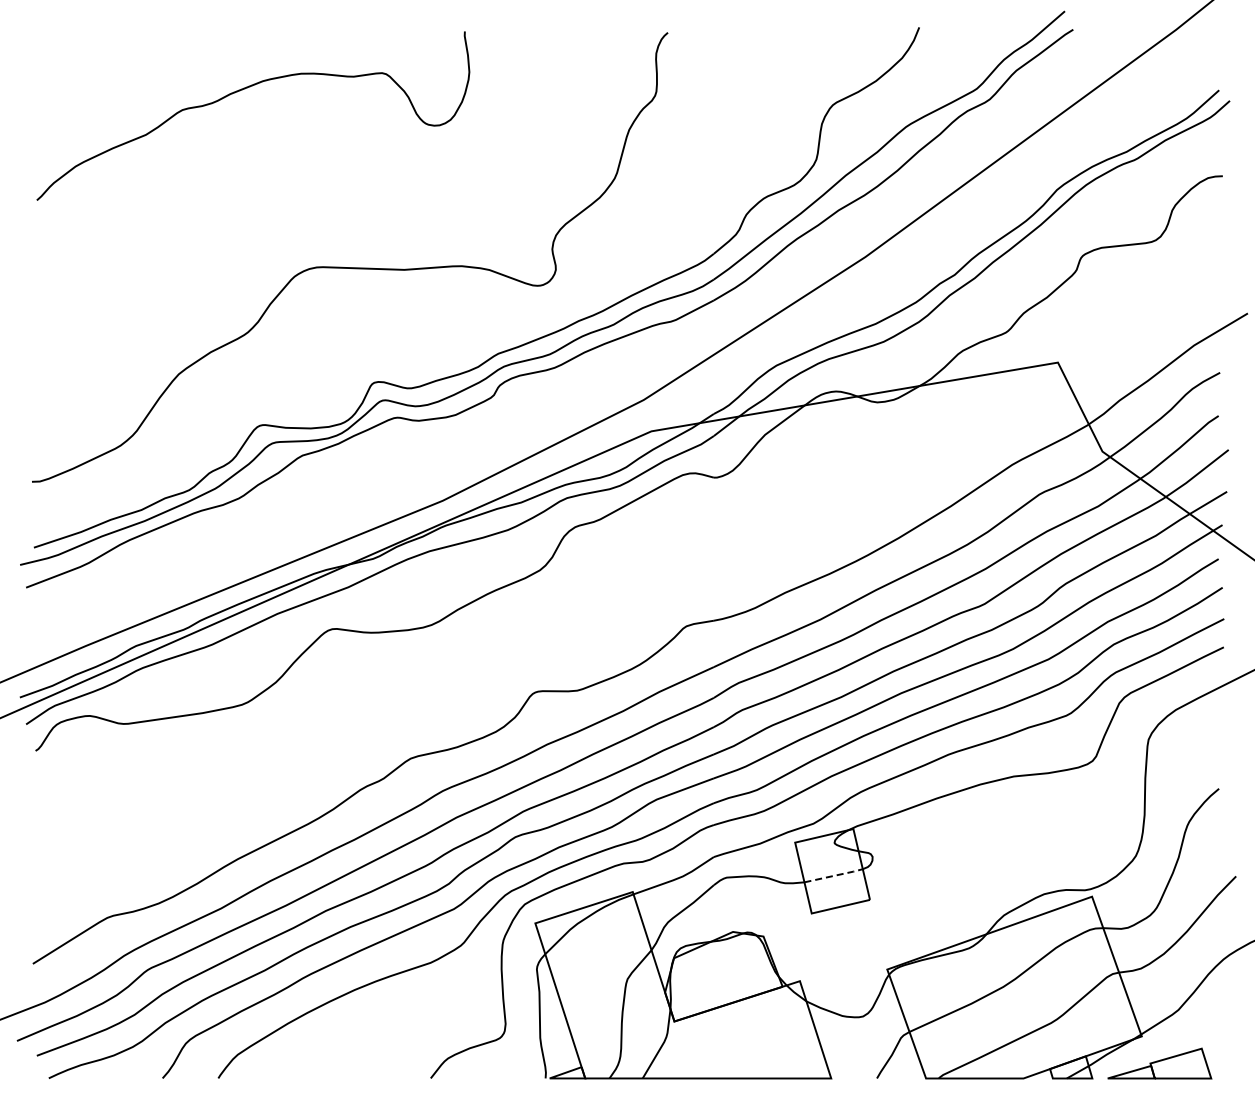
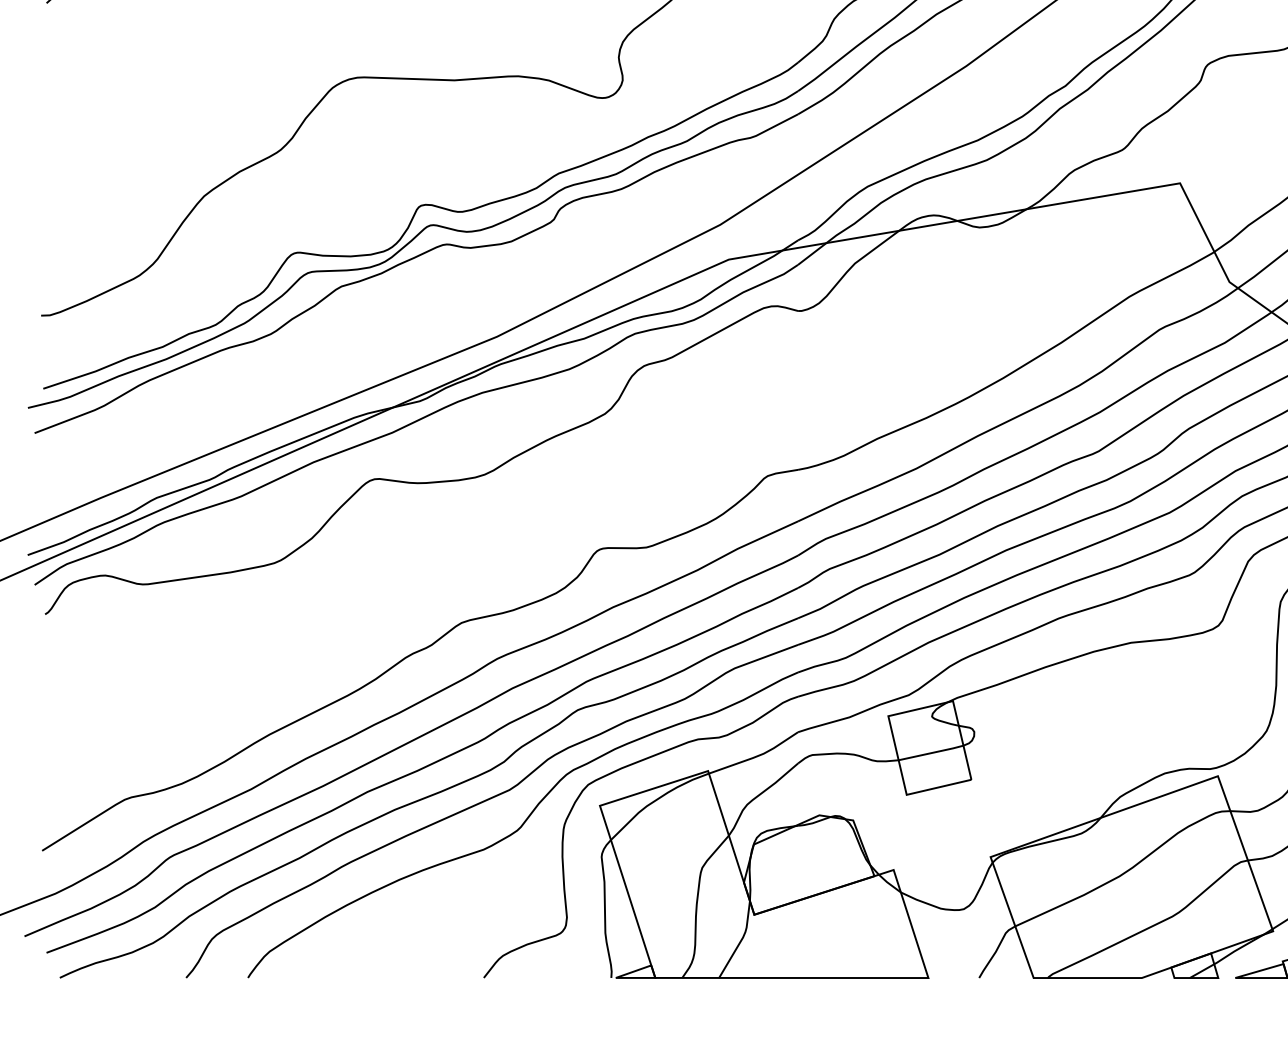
line: (834, 875) -> (932, 752), dashed -> solid

